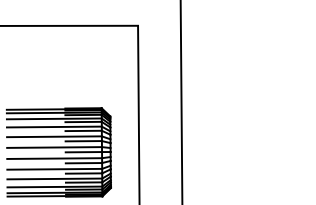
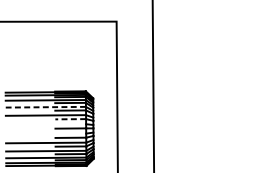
line: (53, 127) -> (45, 107), solid -> dashed
line: (83, 141) -> (70, 119), solid -> dashed
line: (54, 147) -> (45, 124), removed
line: (54, 158) -> (45, 133), removed

